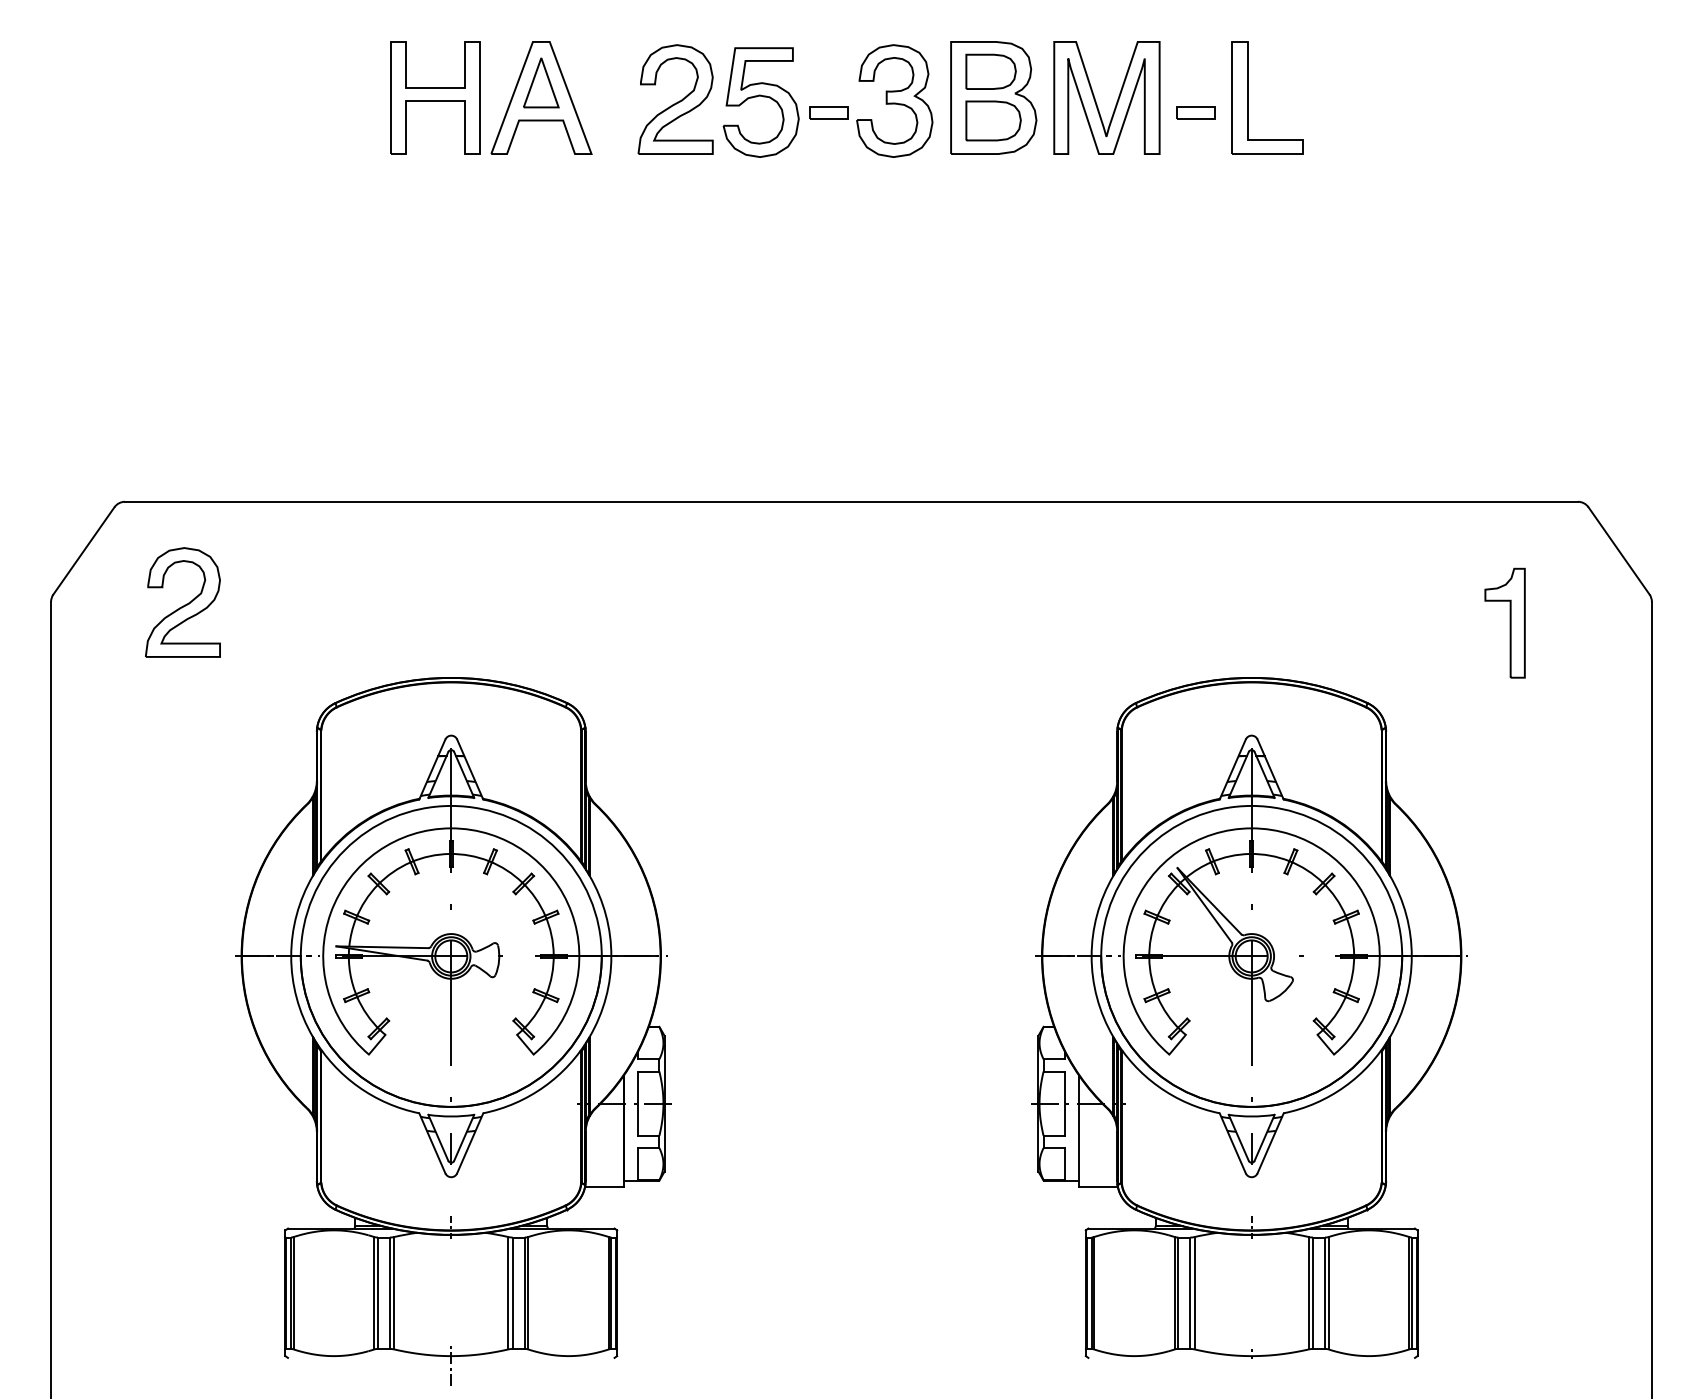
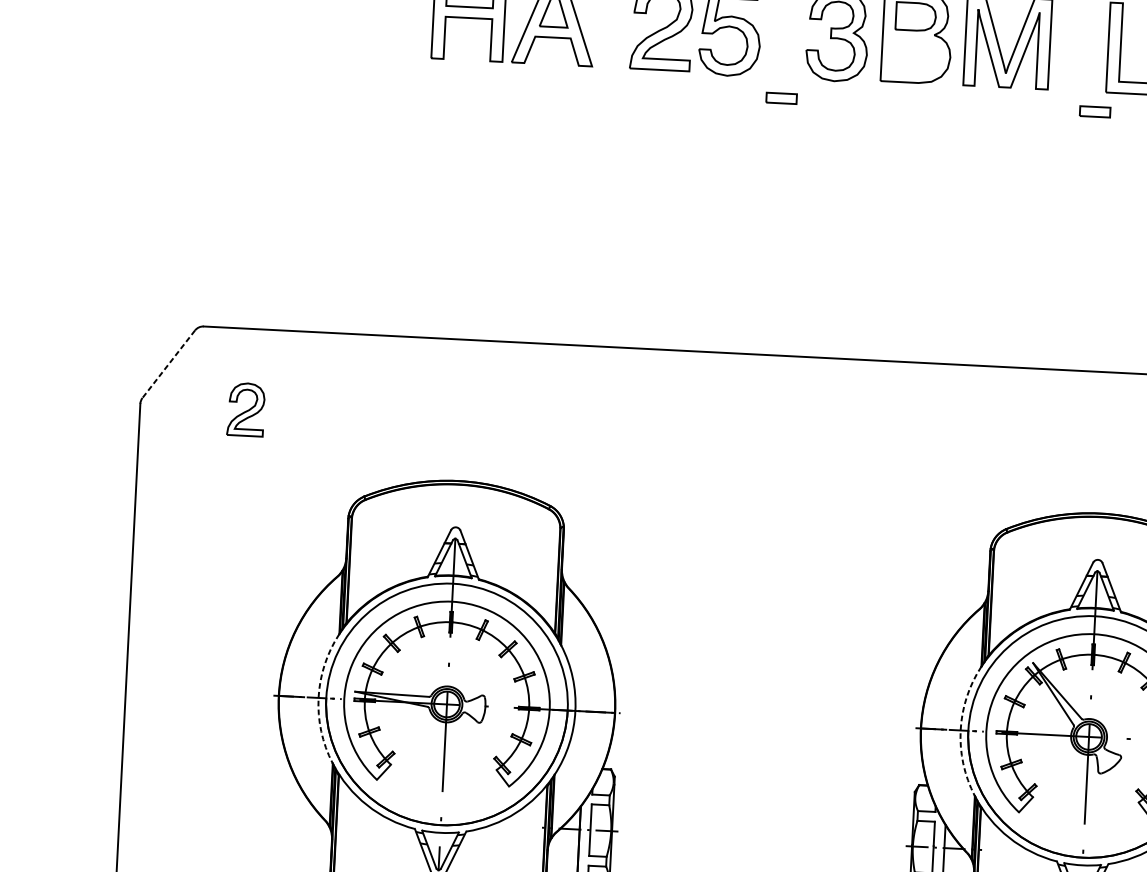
part: (828, 112) -> (781, 98), moved
part: (1195, 112) -> (1094, 111), moved
part: (993, 120) -> (915, 55), removed
line: (83, 551) -> (168, 364), solid -> dashed
part: (182, 602) -> (245, 409), size x0.6
arc: (291, 956) -> (318, 698), solid -> dashed
arc: (1091, 956) -> (960, 730), solid -> dashed

